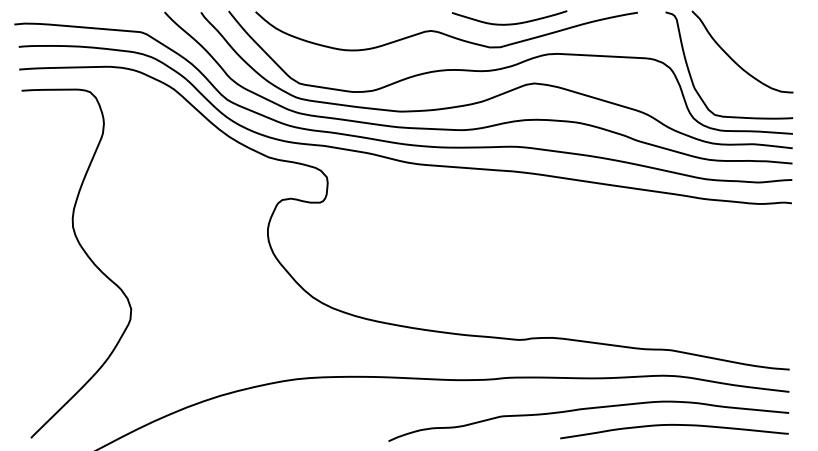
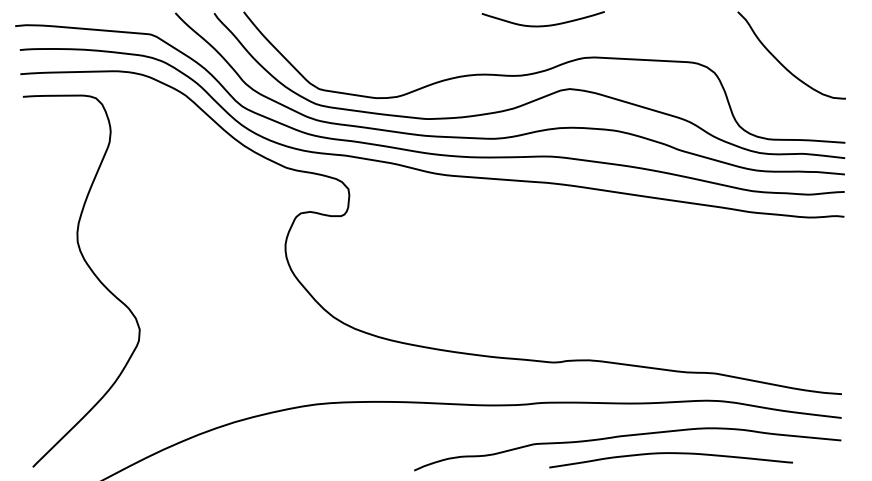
curve: (445, 33) -> (474, 35), removed
curve: (692, 78) -> (738, 83), removed
curve: (674, 425) -> (671, 453), moved

